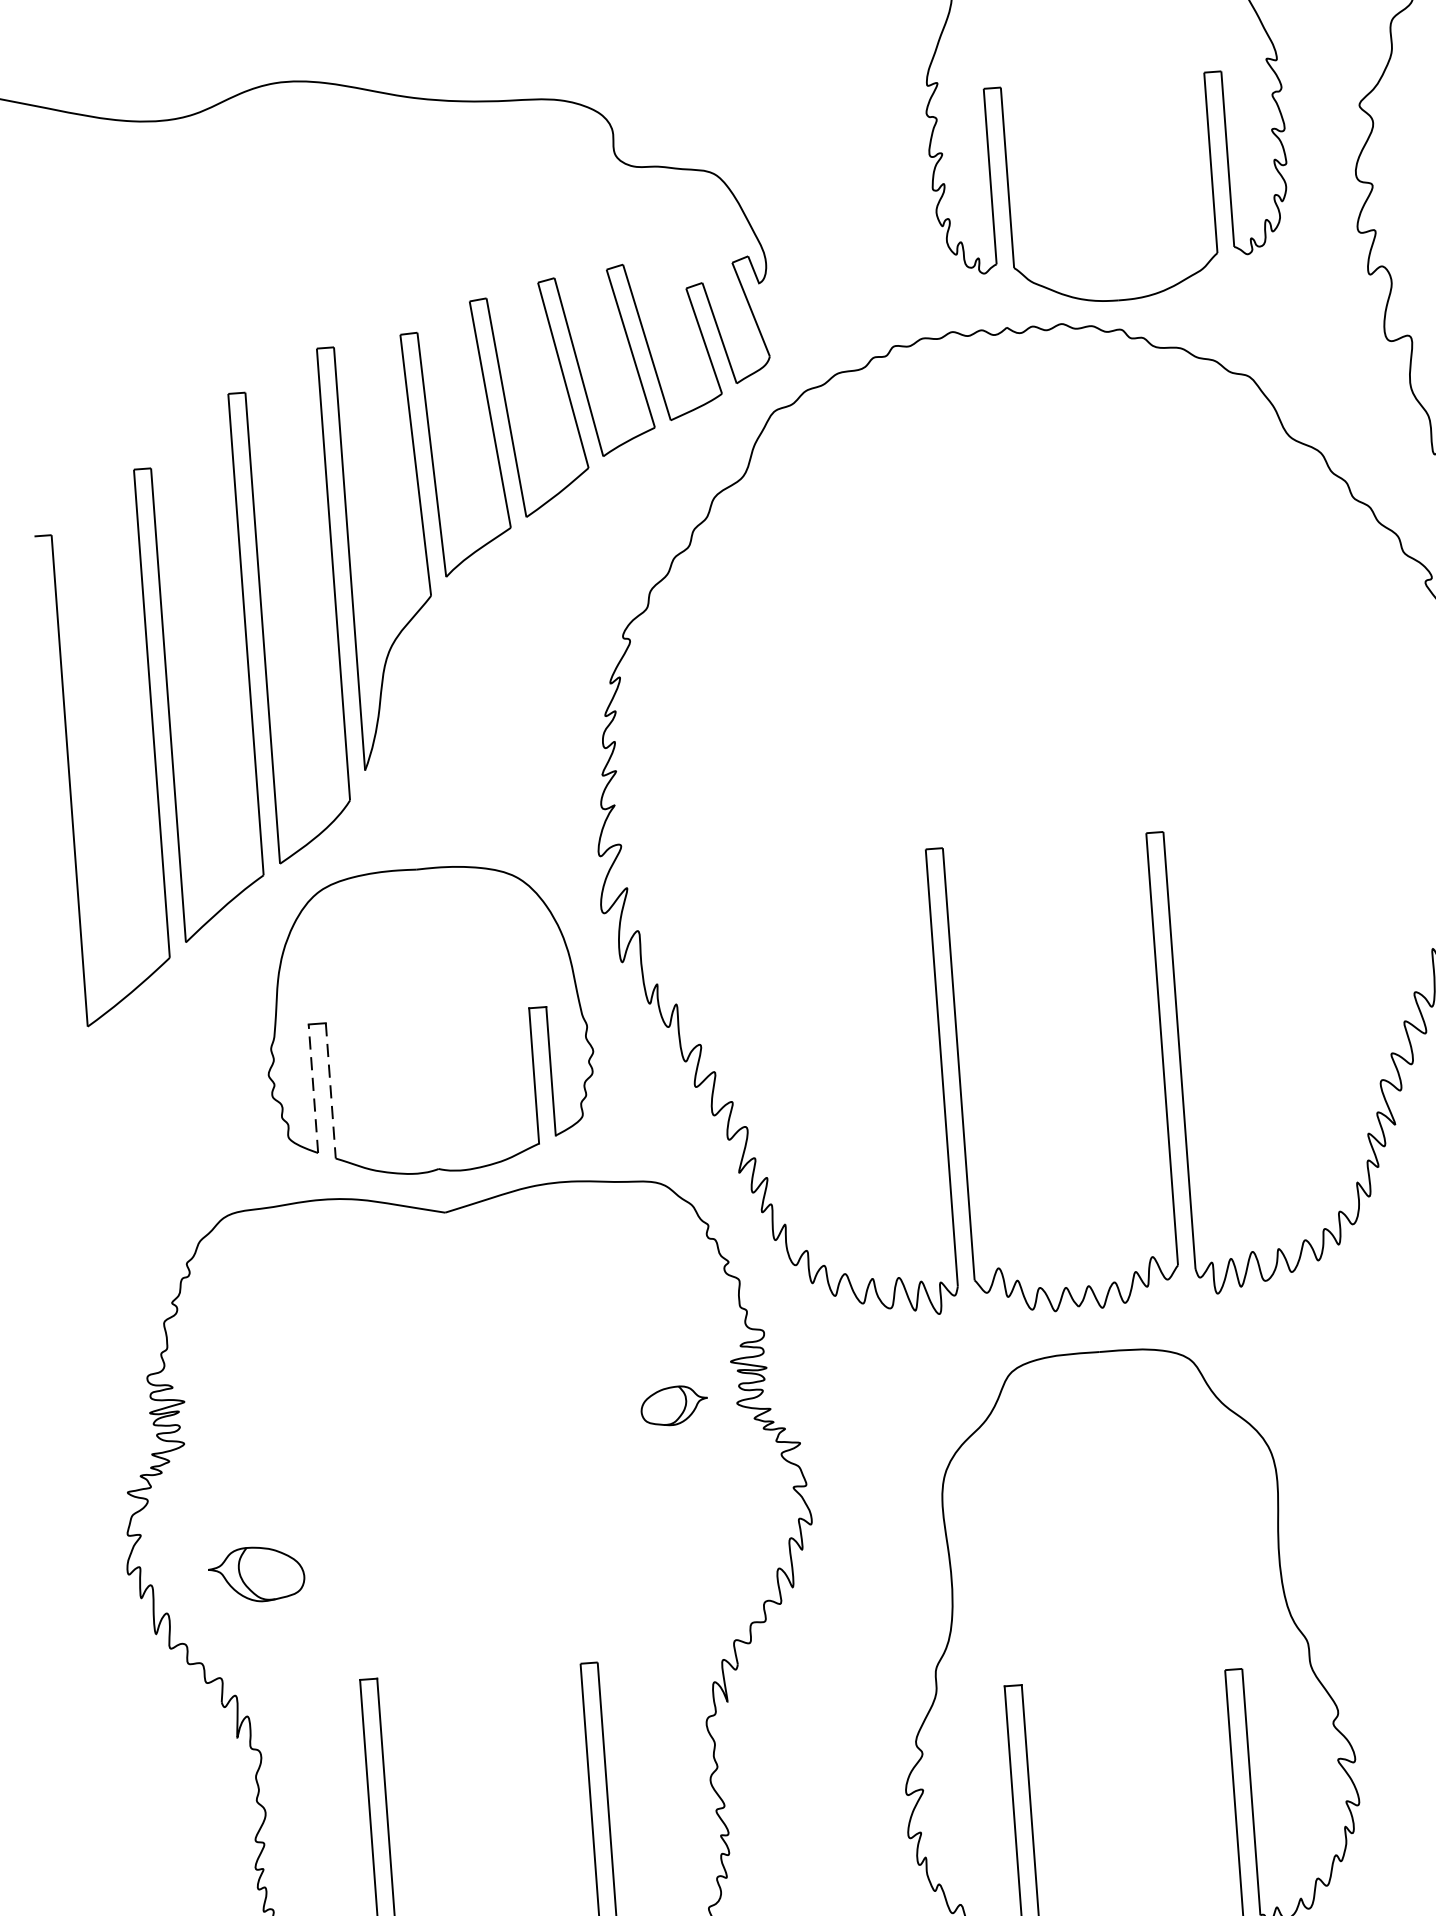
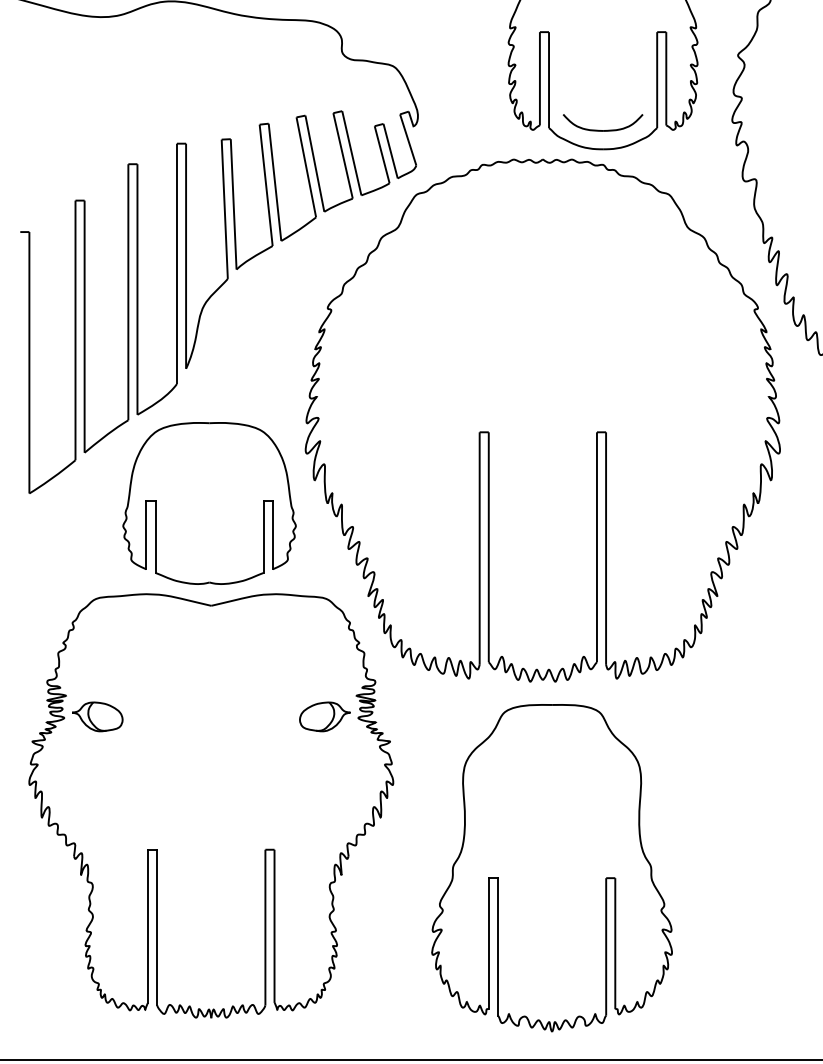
part: (1115, 265) -> (602, 130), added
line: (313, 1087) -> (146, 534), dashed -> solid
line: (330, 1090) -> (155, 536), dashed -> solid
part: (673, 1405) -> (324, 716), size x1.43
part: (256, 1573) -> (97, 716), moved

